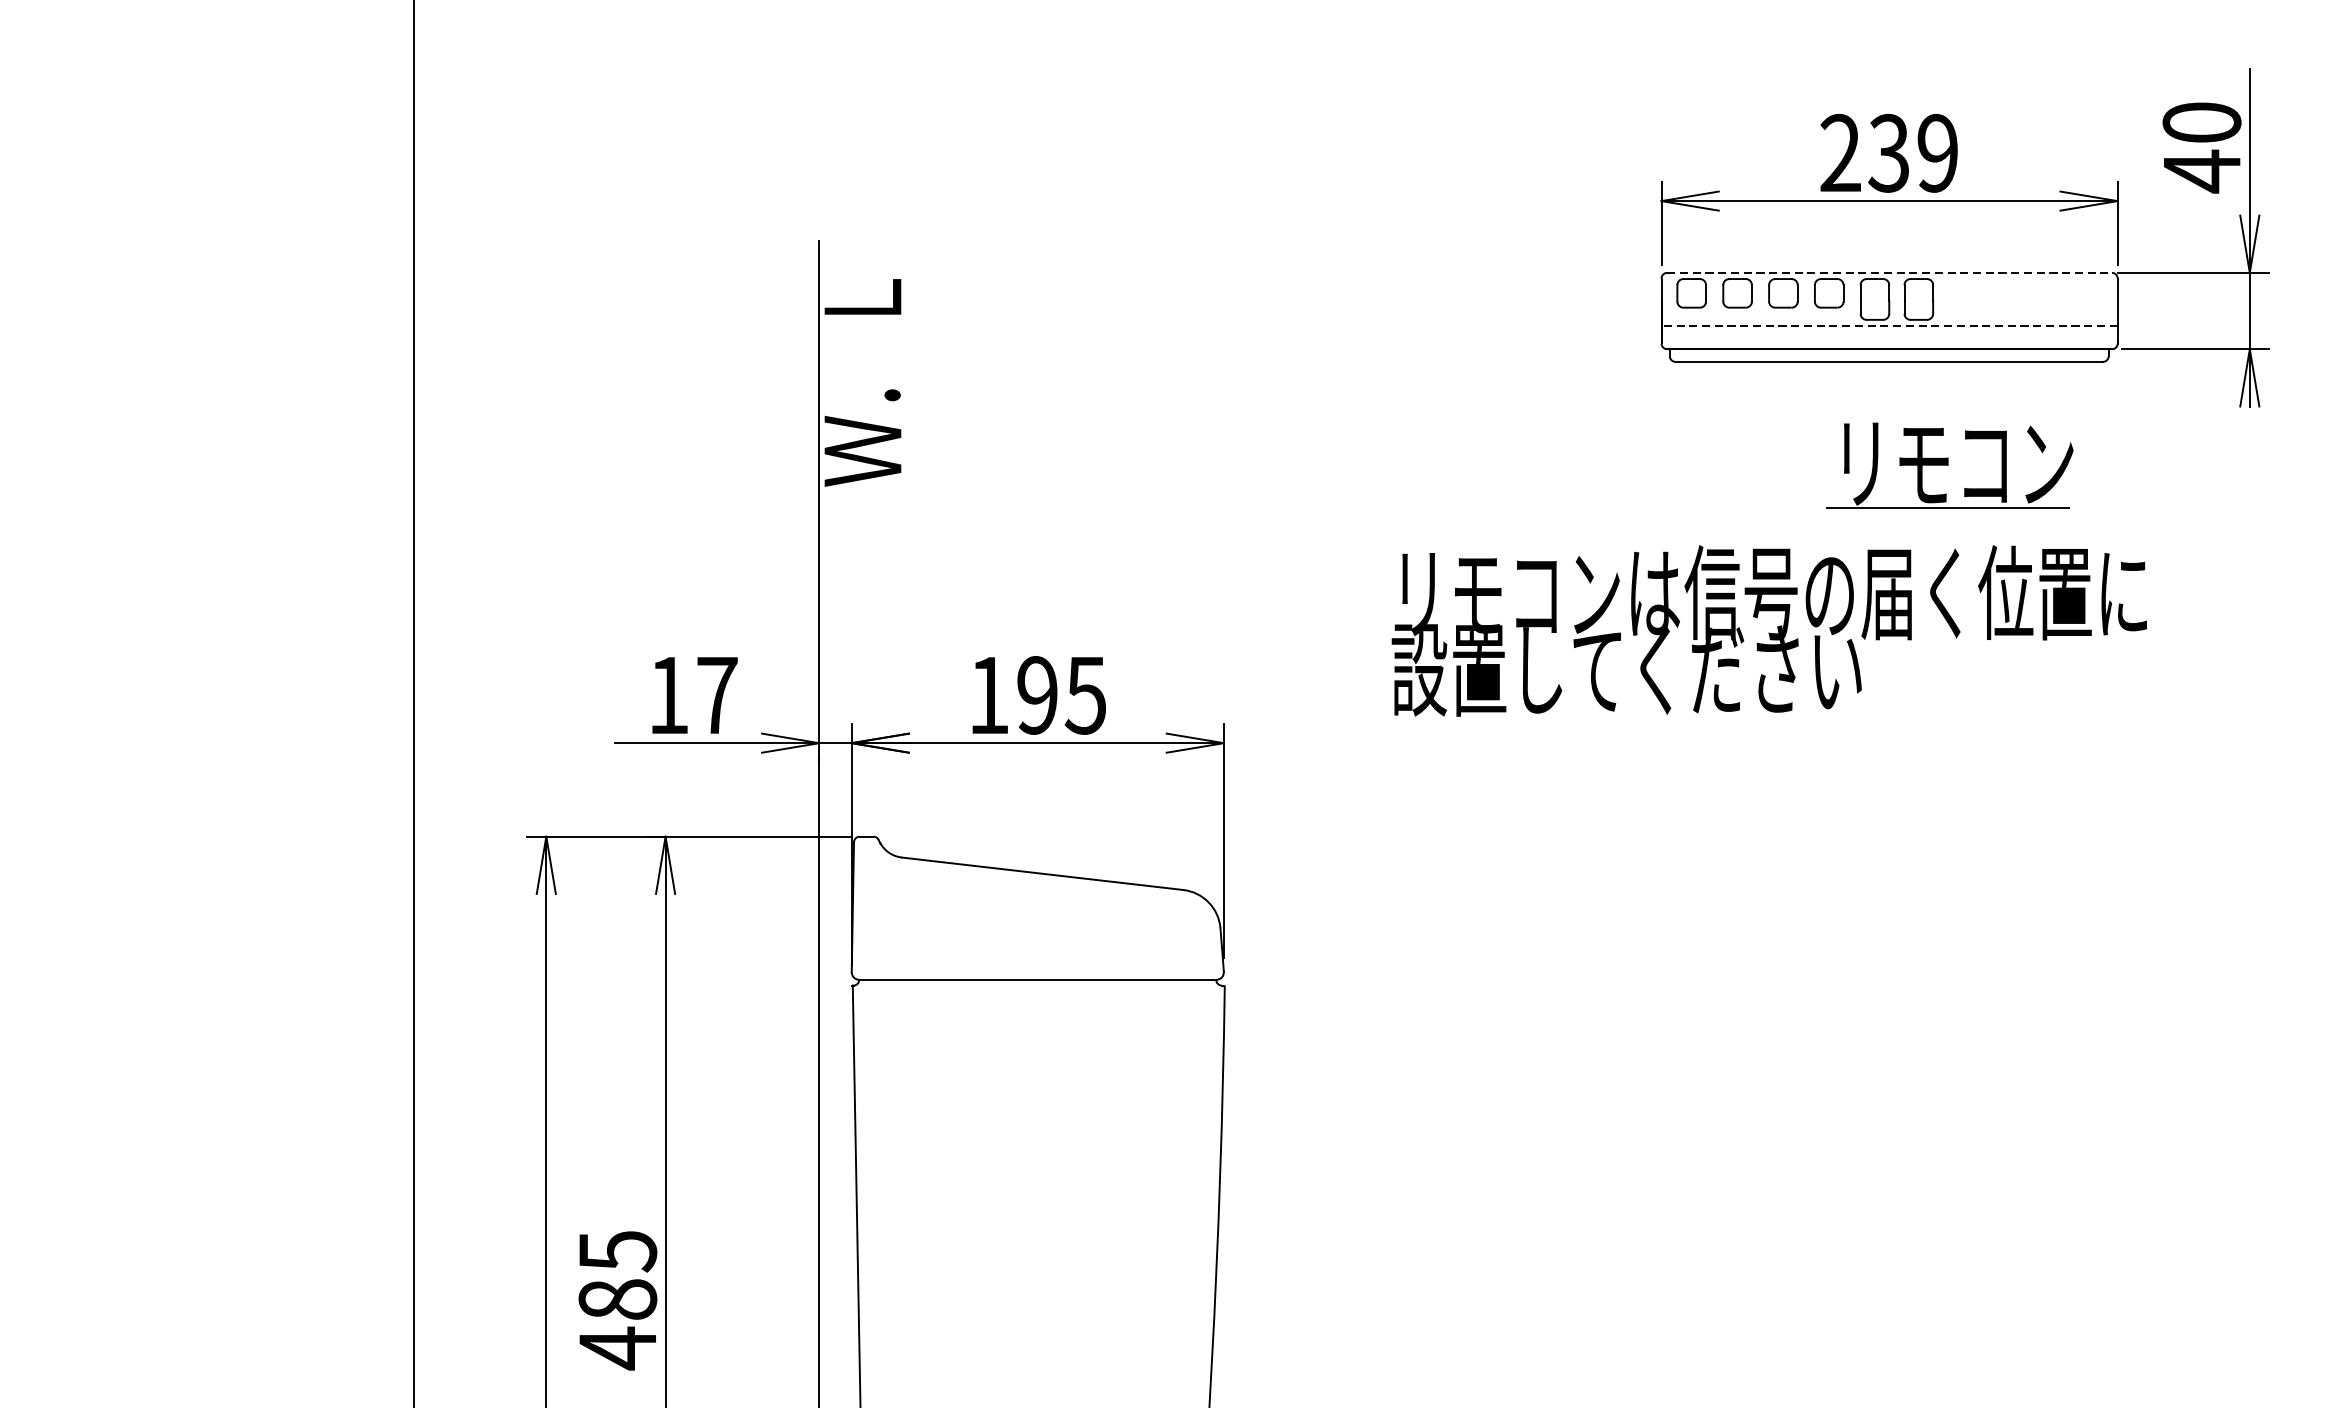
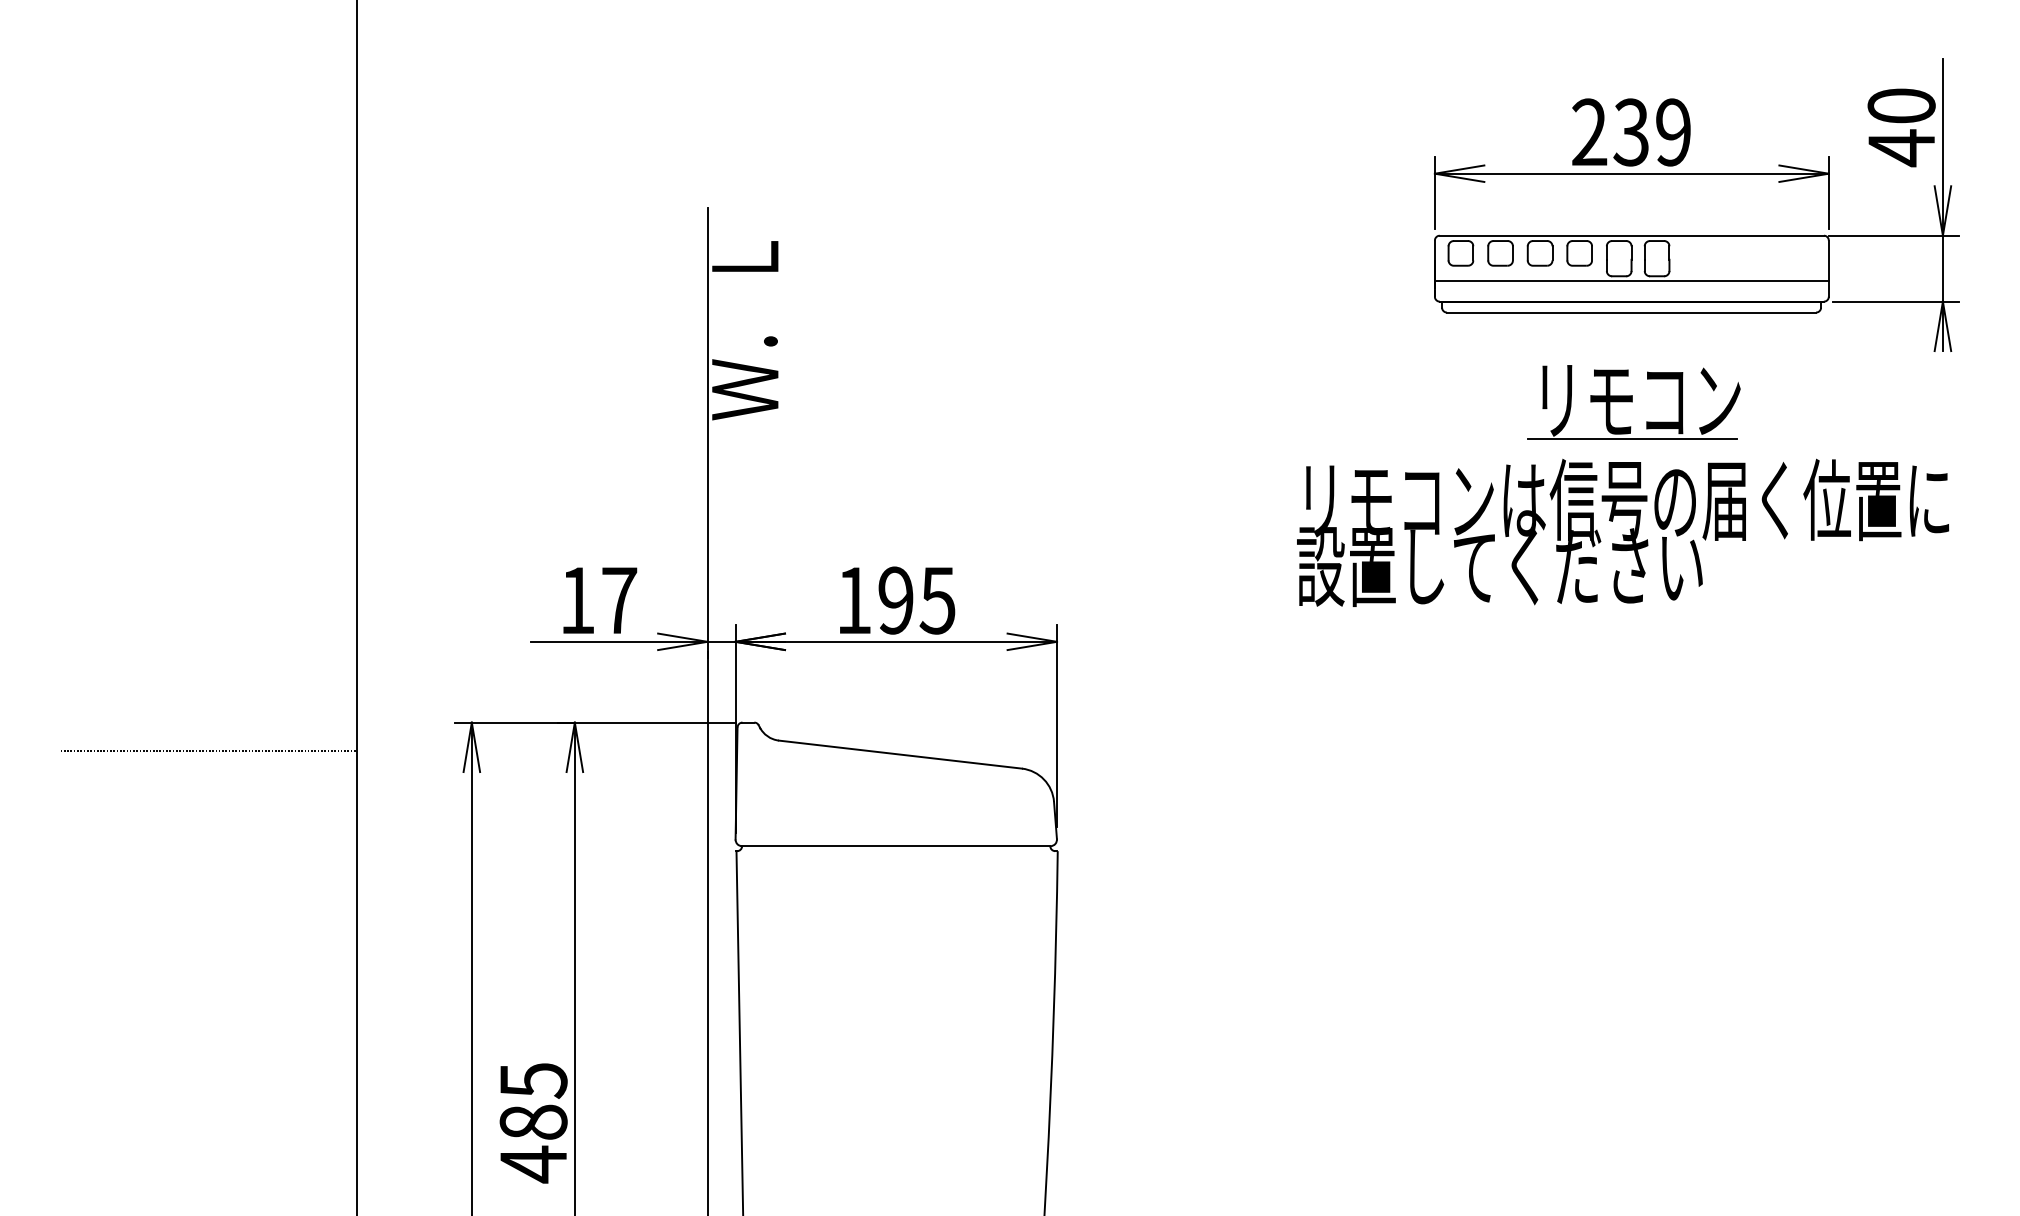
line: (1890, 272) -> (1632, 235), dashed -> solid
line: (1889, 325) -> (1631, 281), dashed -> solid
part: (1949, 466) -> (1633, 402), moved
text: (1769, 630) -> (1623, 532), moved
line: (241, 869) -> (208, 750), added

